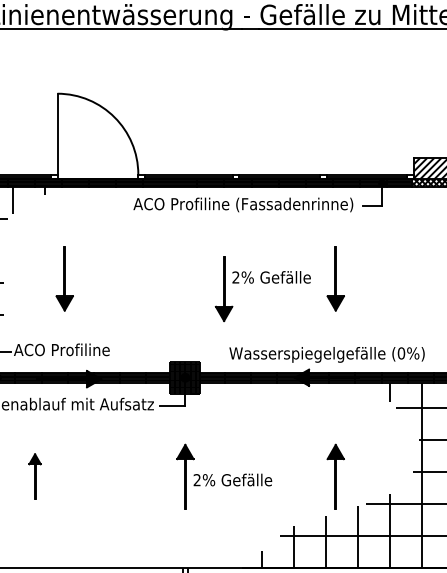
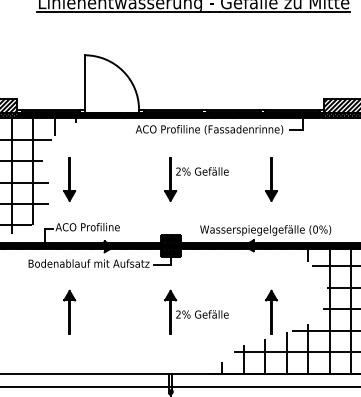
part: (64, 278) -> (69, 179), moved
part: (262, 289) -> (196, 179), moved
part: (34, 475) -> (69, 311), size x1.43

